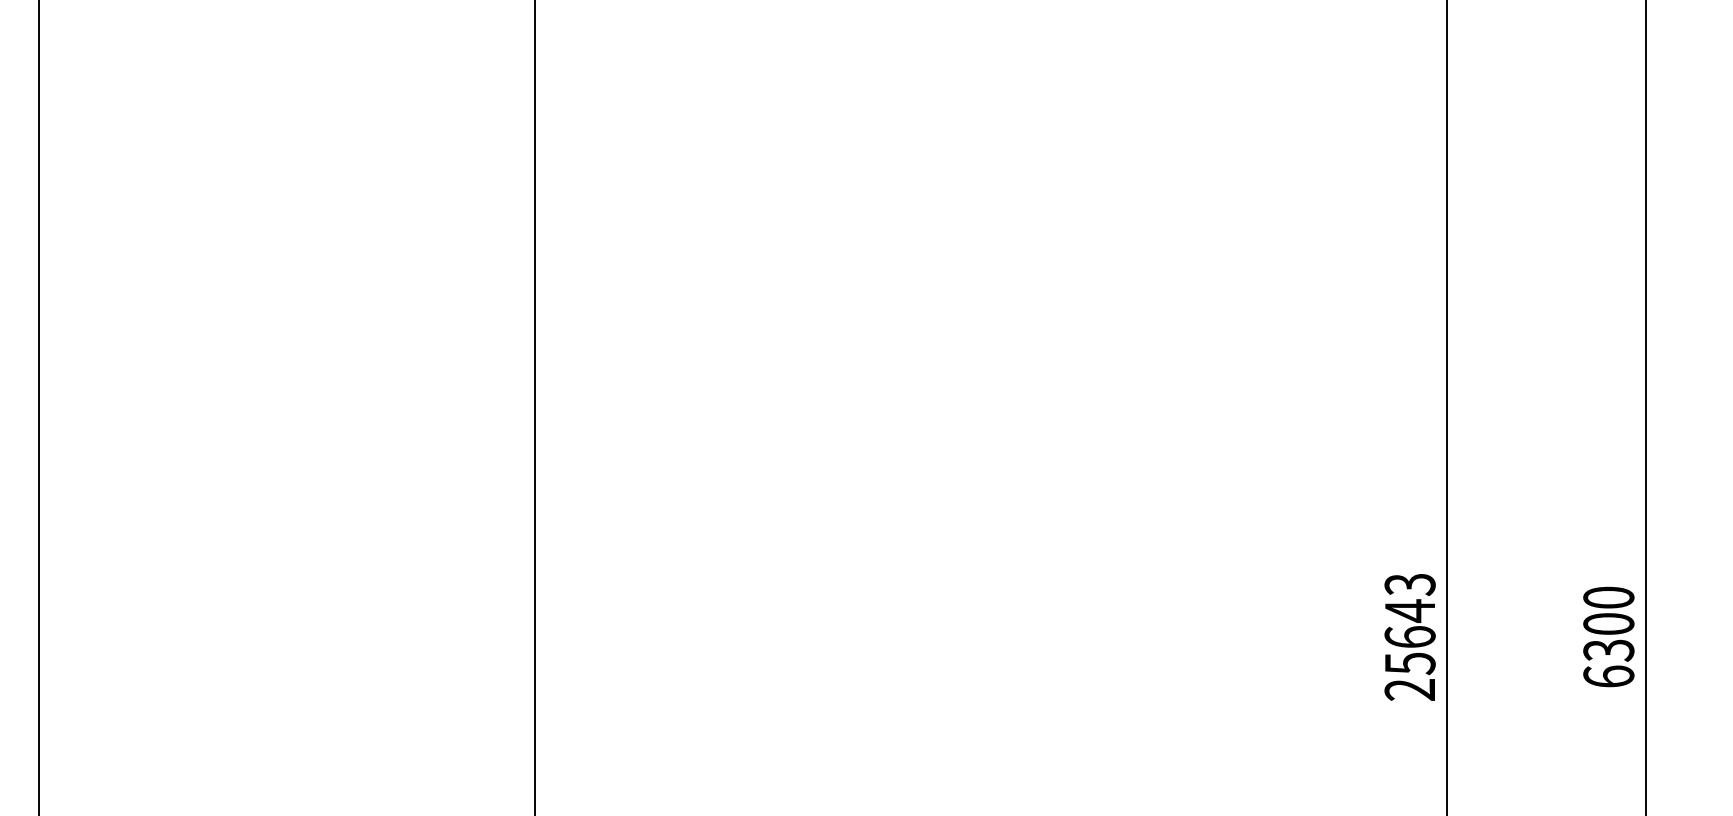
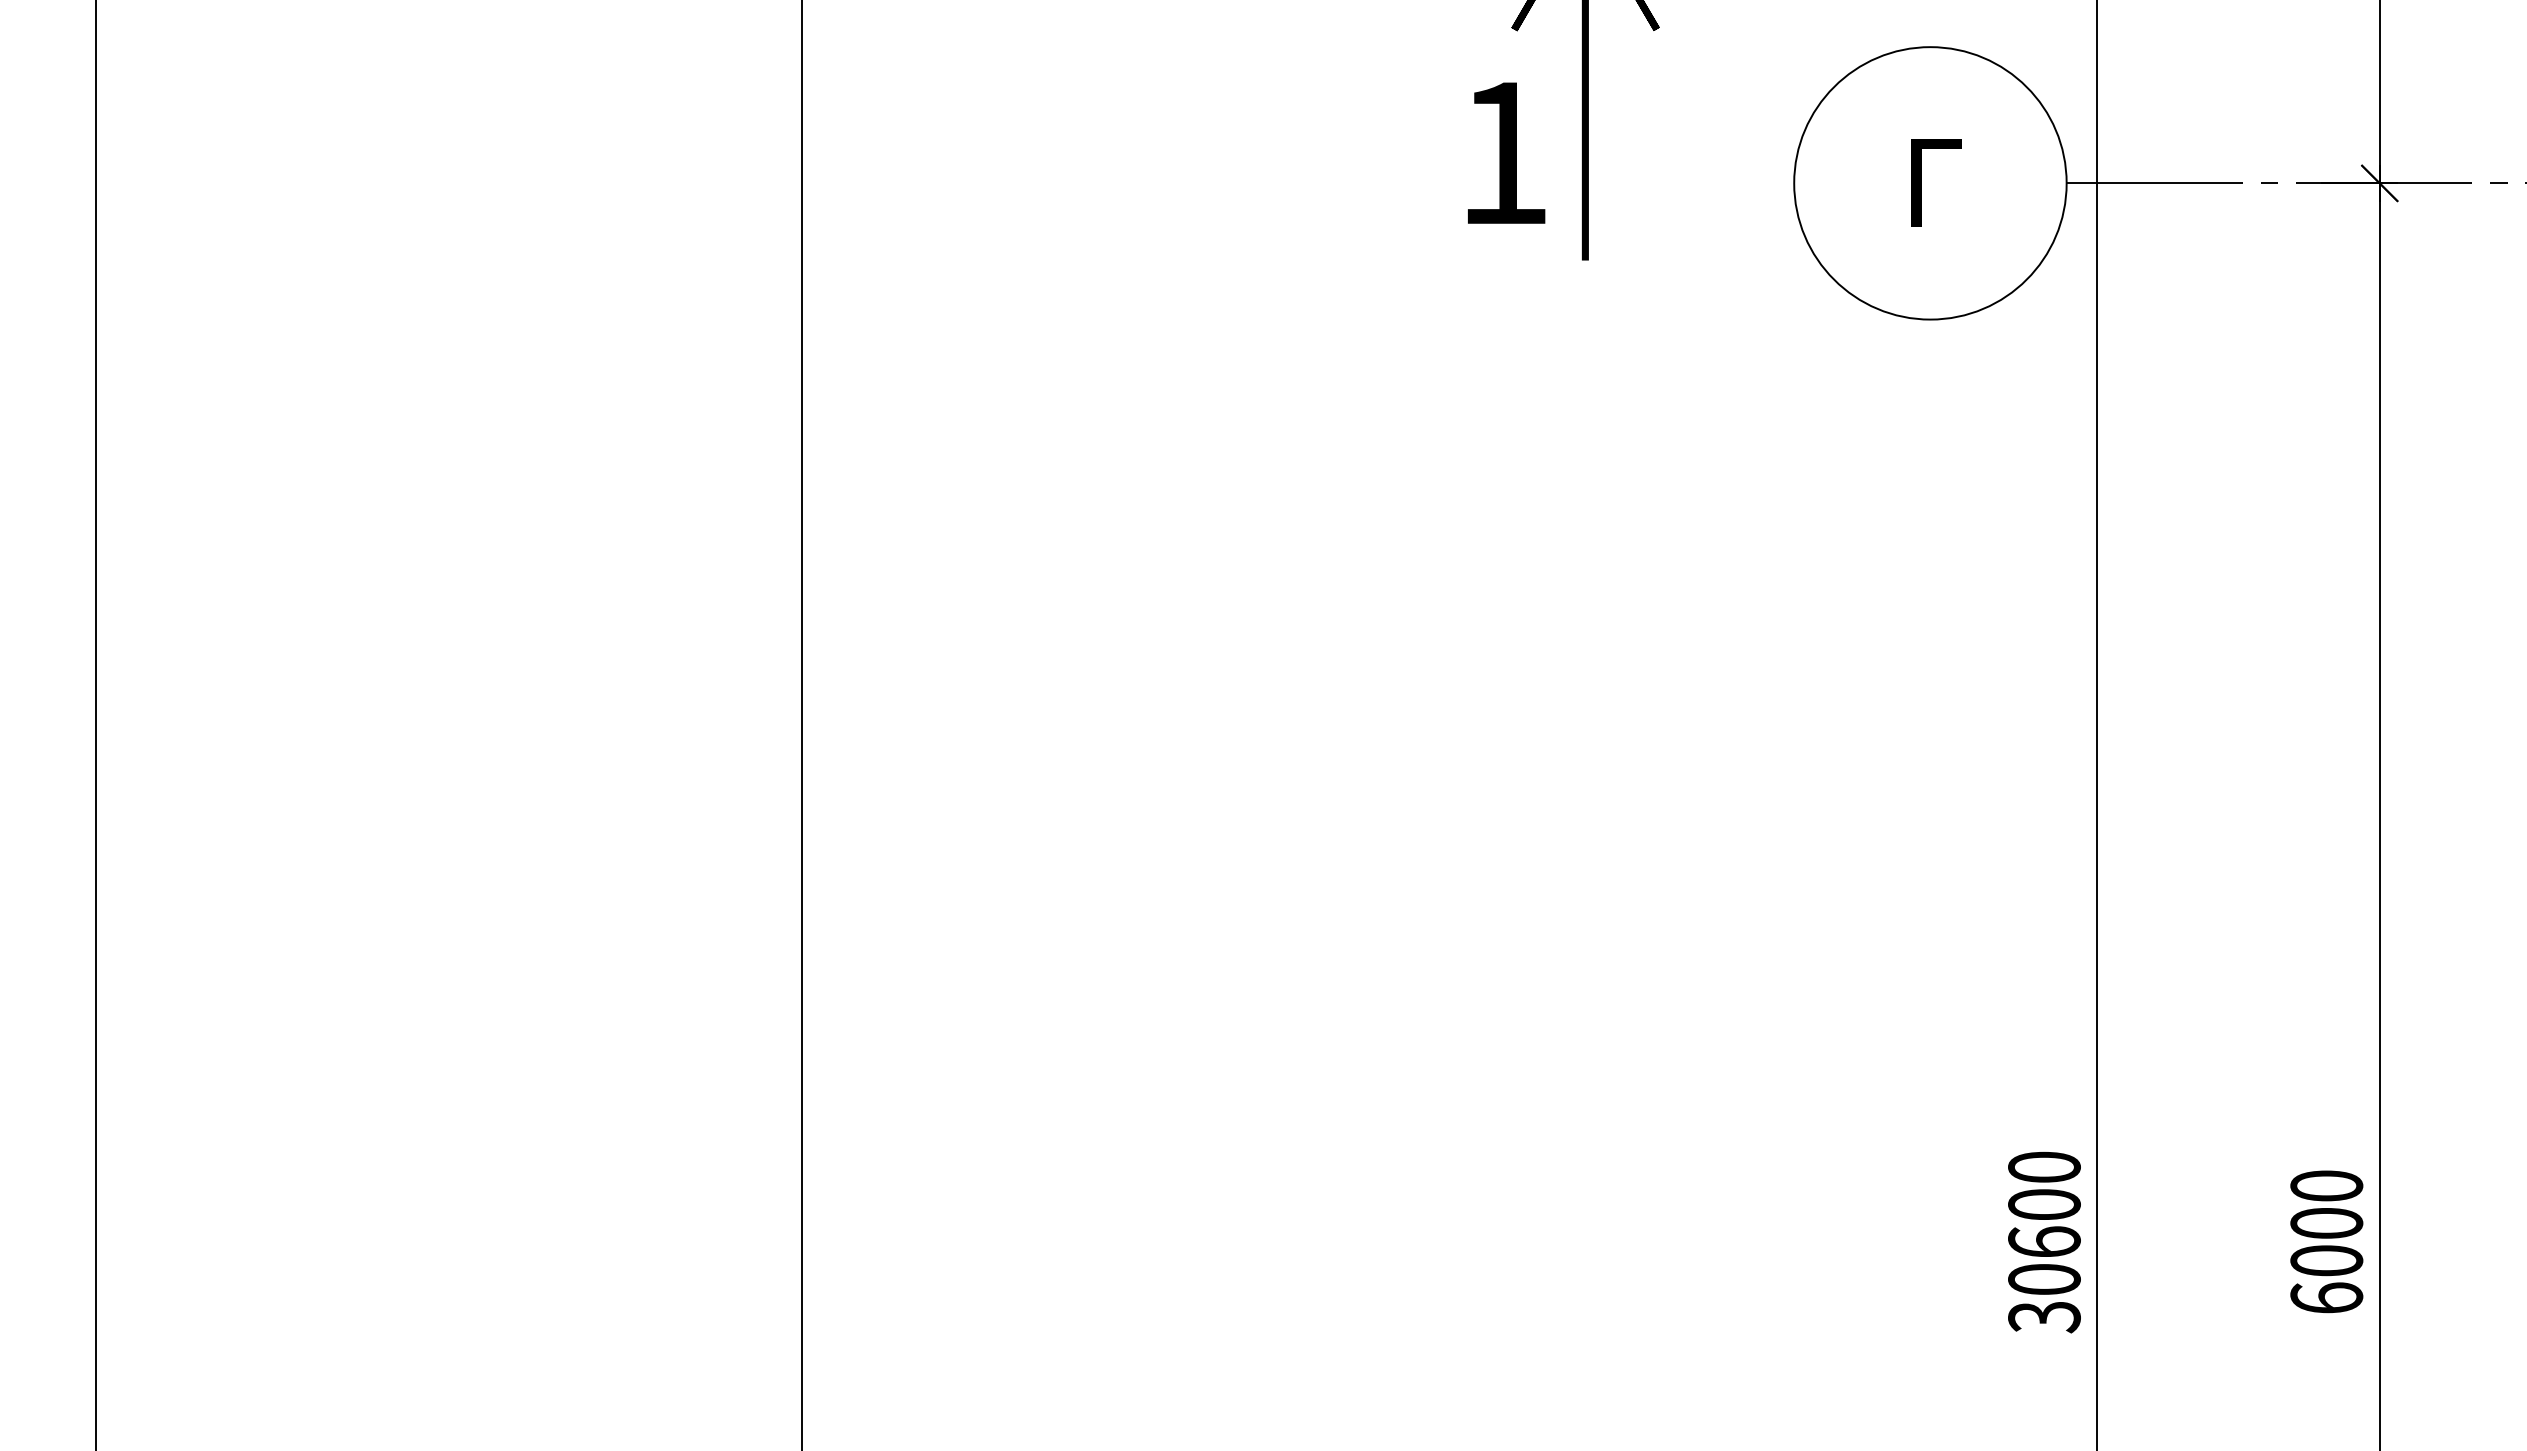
text: (1410, 637) -> (2044, 1242), 25643 -> 30600
text: (1608, 650) -> (2326, 1261), 6300 -> 6000

